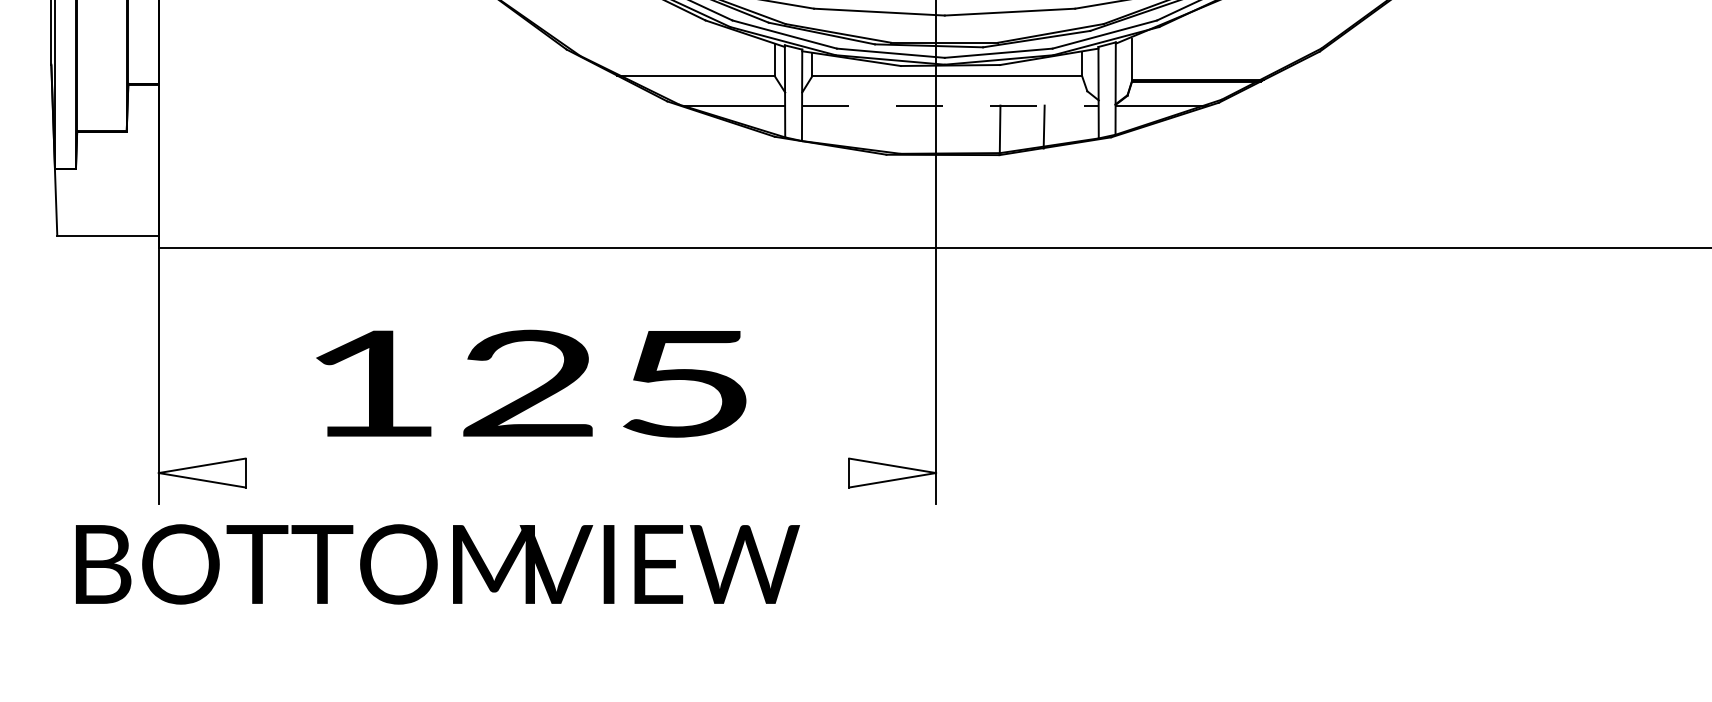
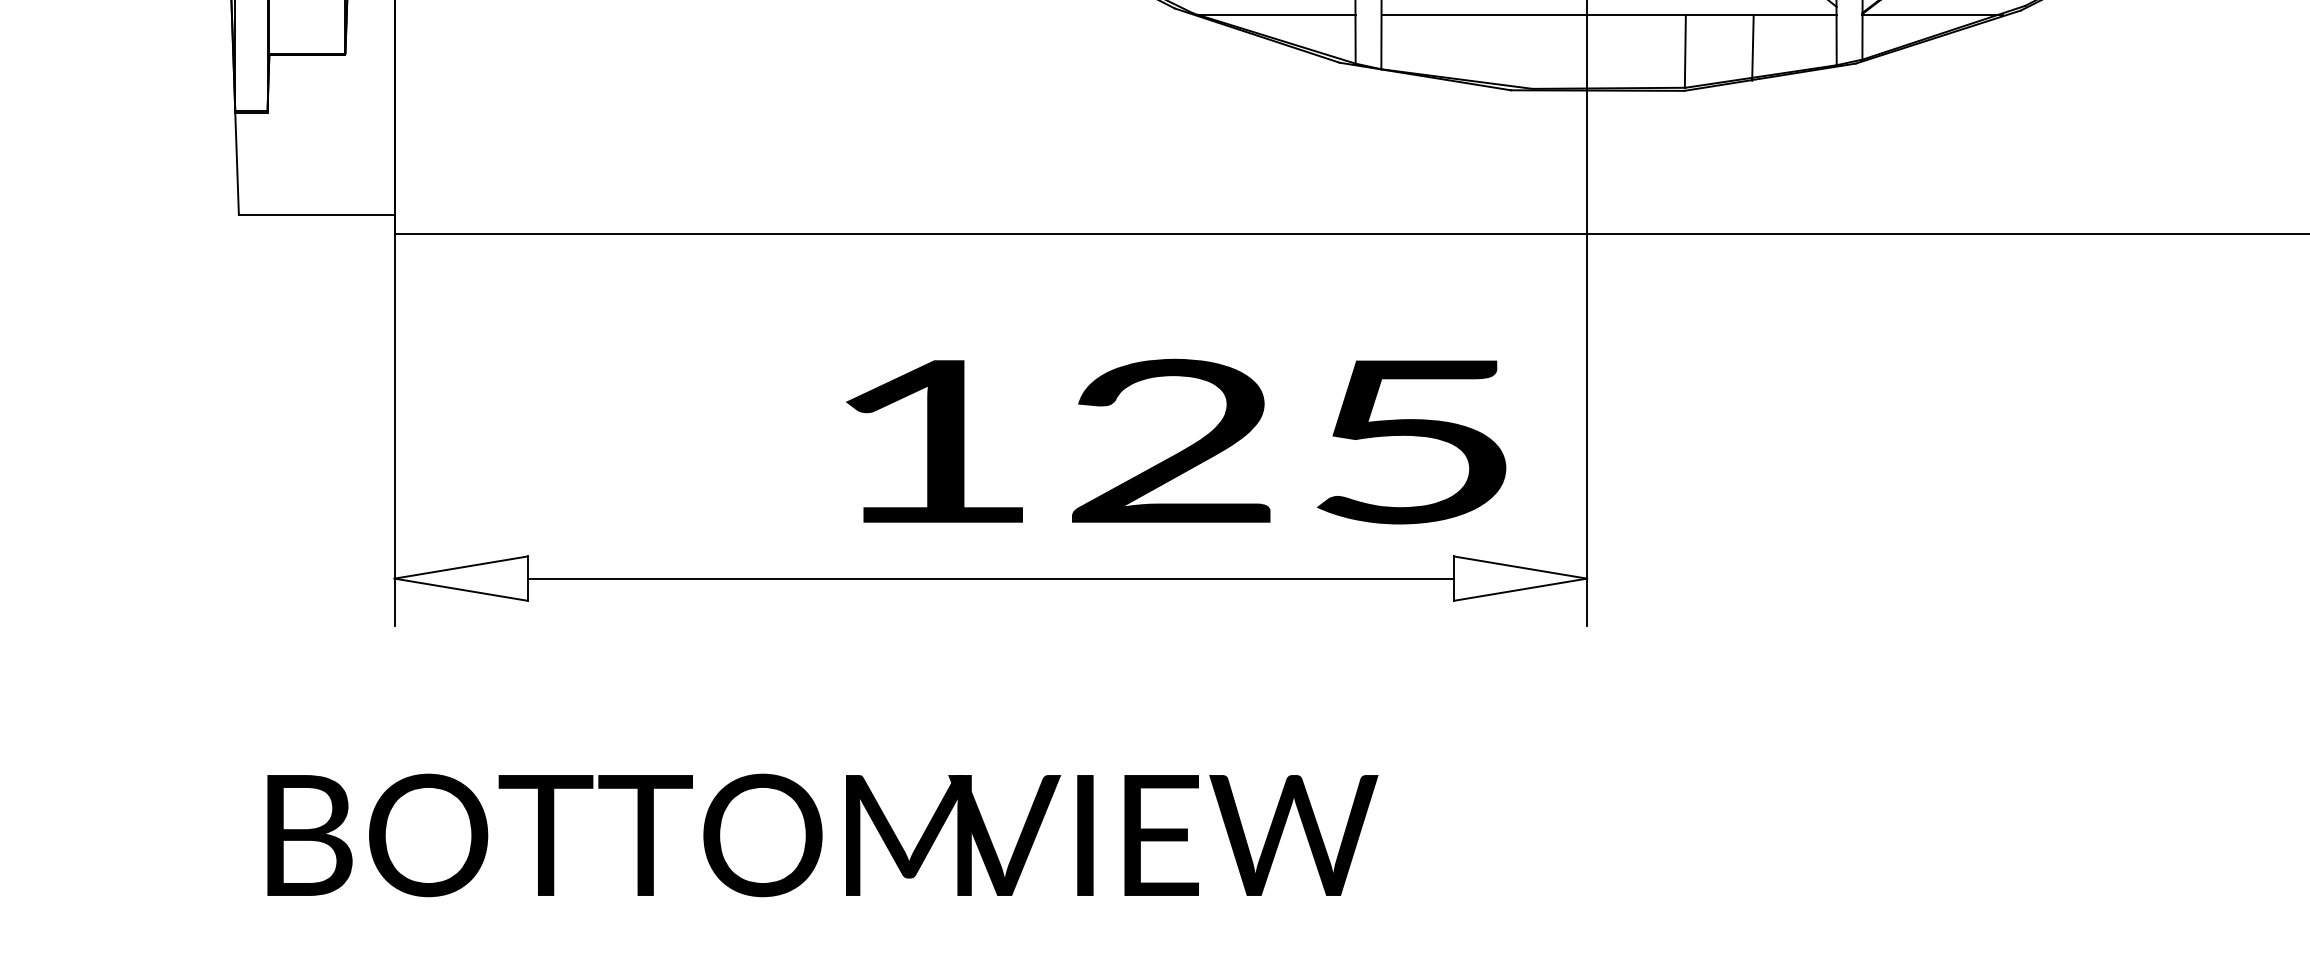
line: (951, 105) -> (1610, 14), dashed -> solid
text: (531, 383) -> (1176, 441), moved
line: (547, 473) -> (990, 579), added
text: (437, 564) -> (822, 835), moved

